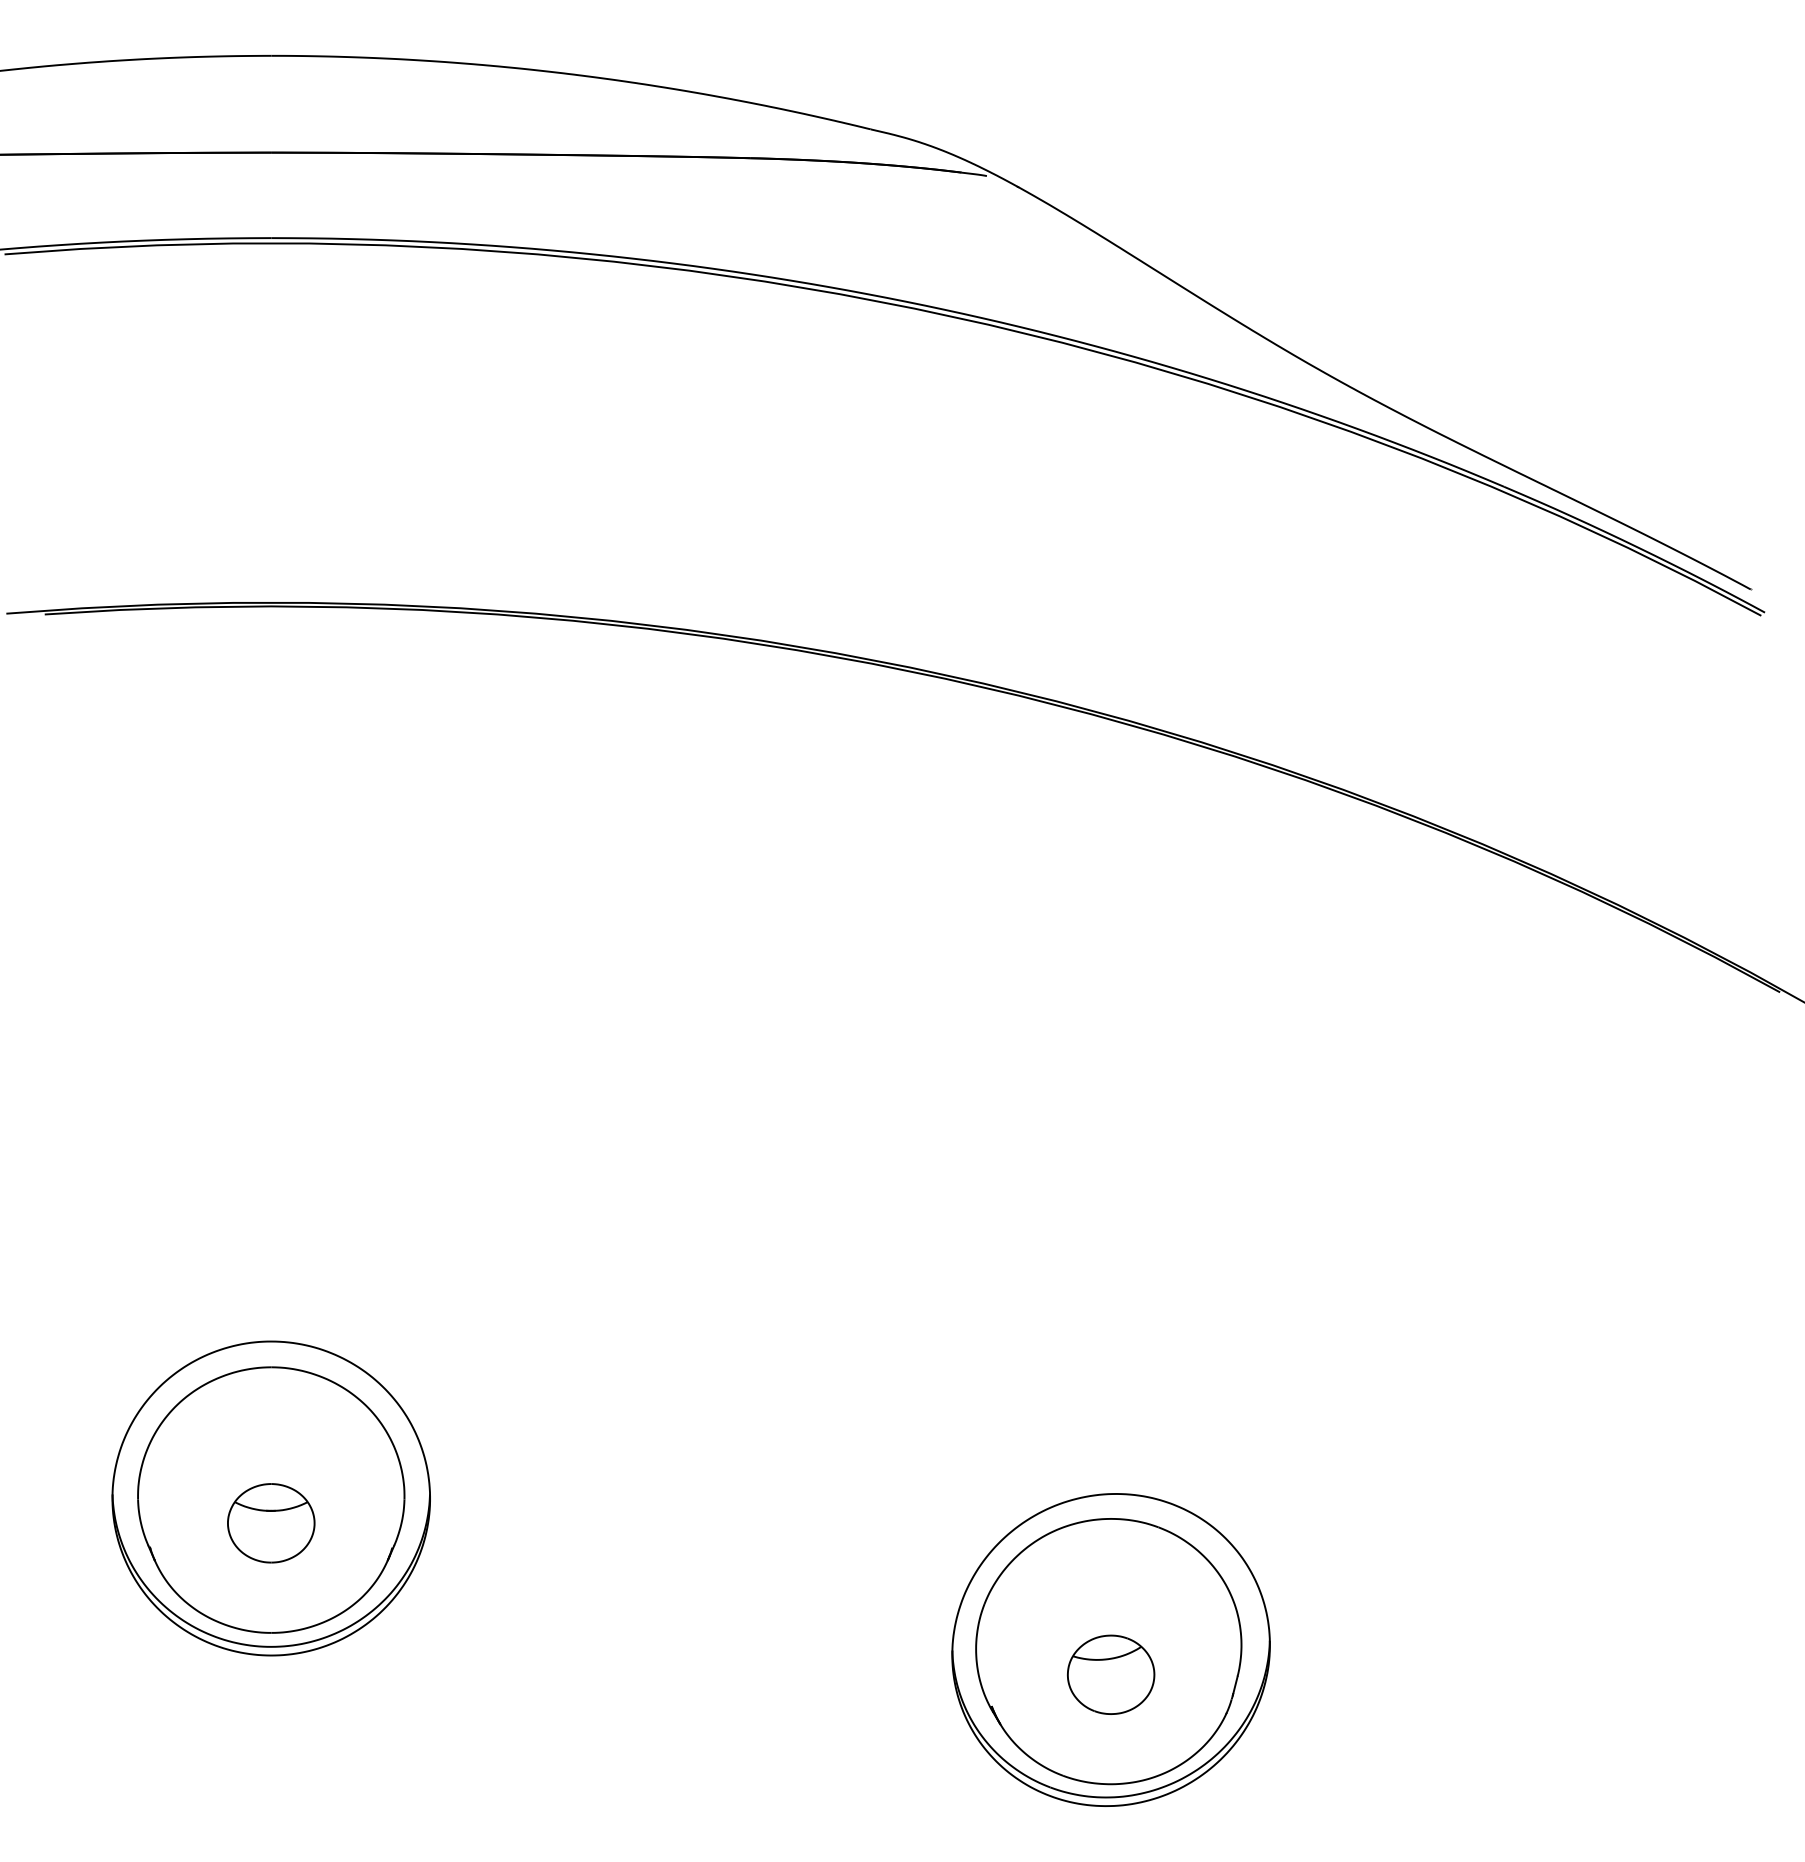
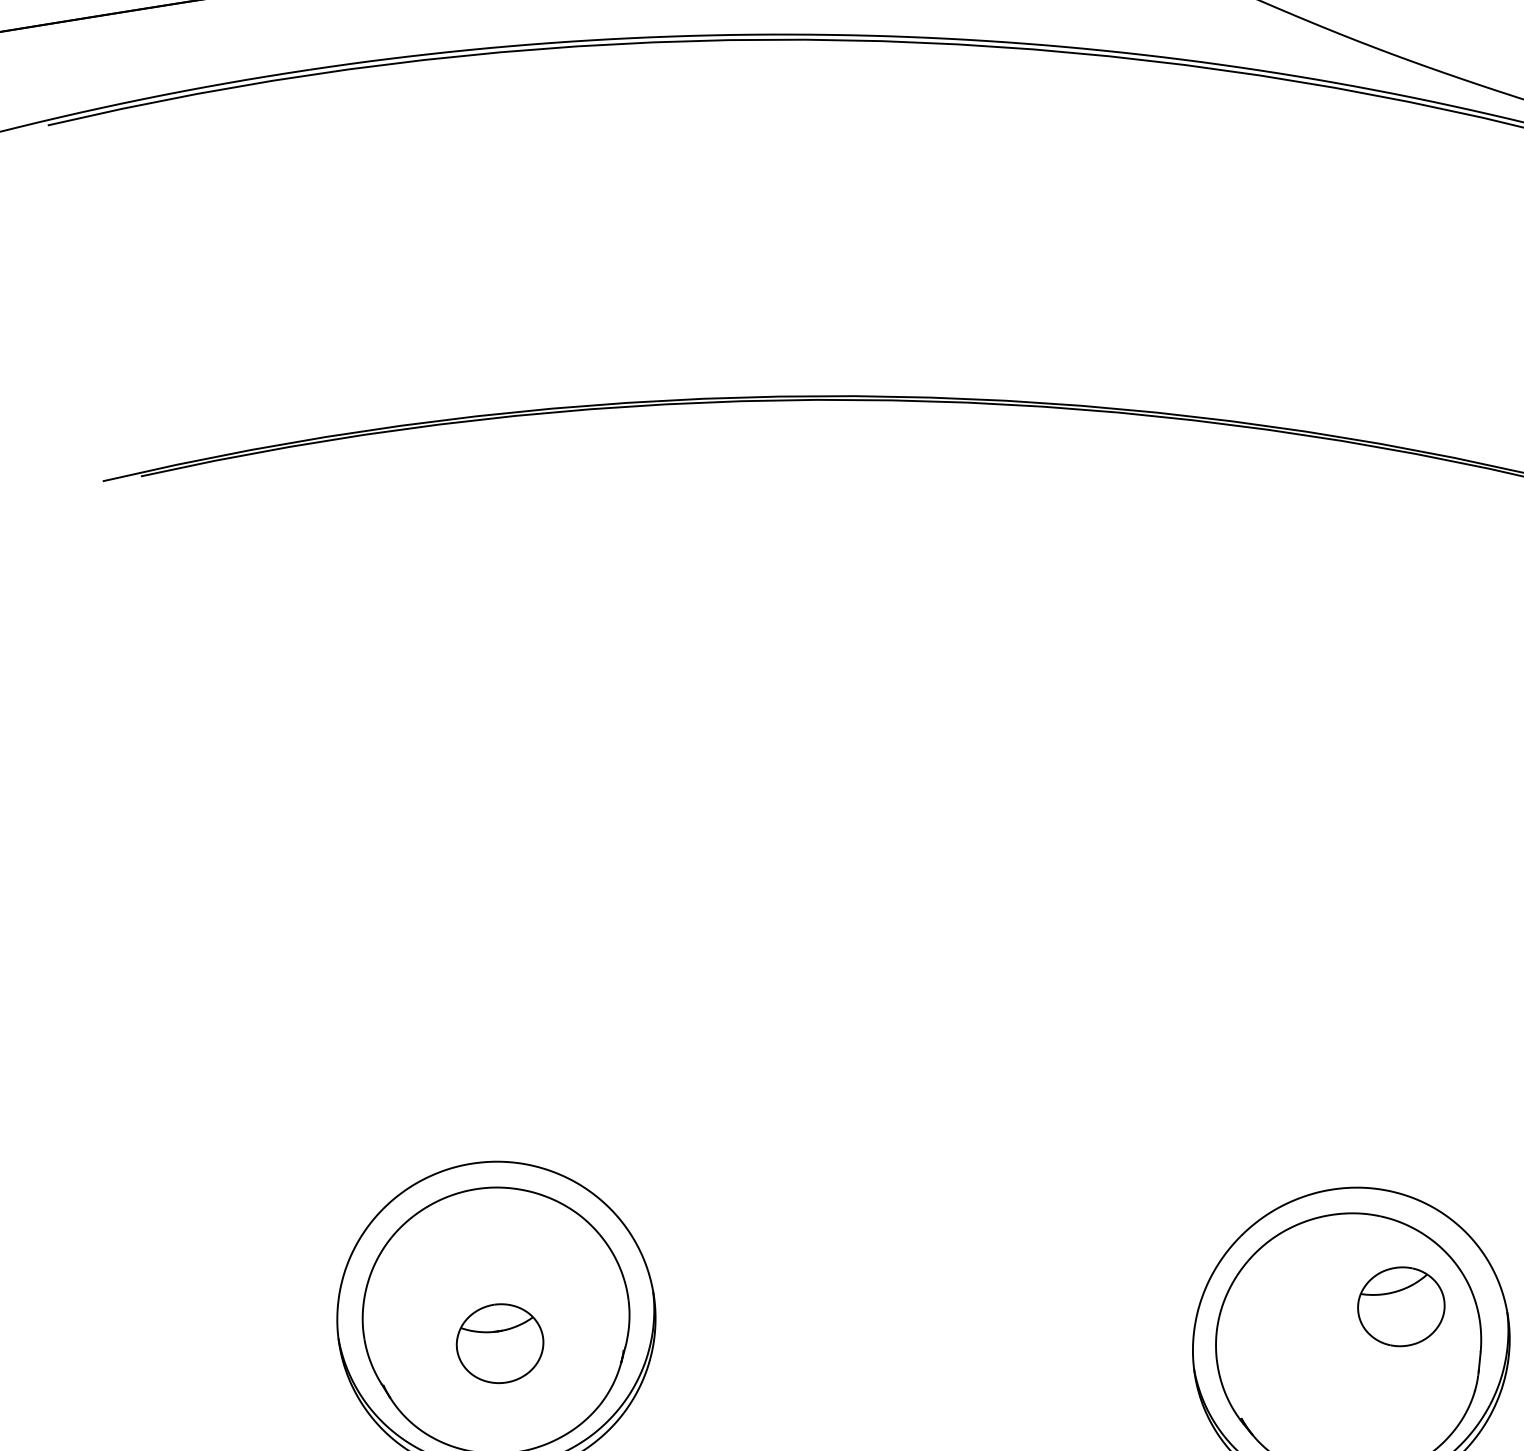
part: (1111, 1674) -> (1401, 1306), moved

